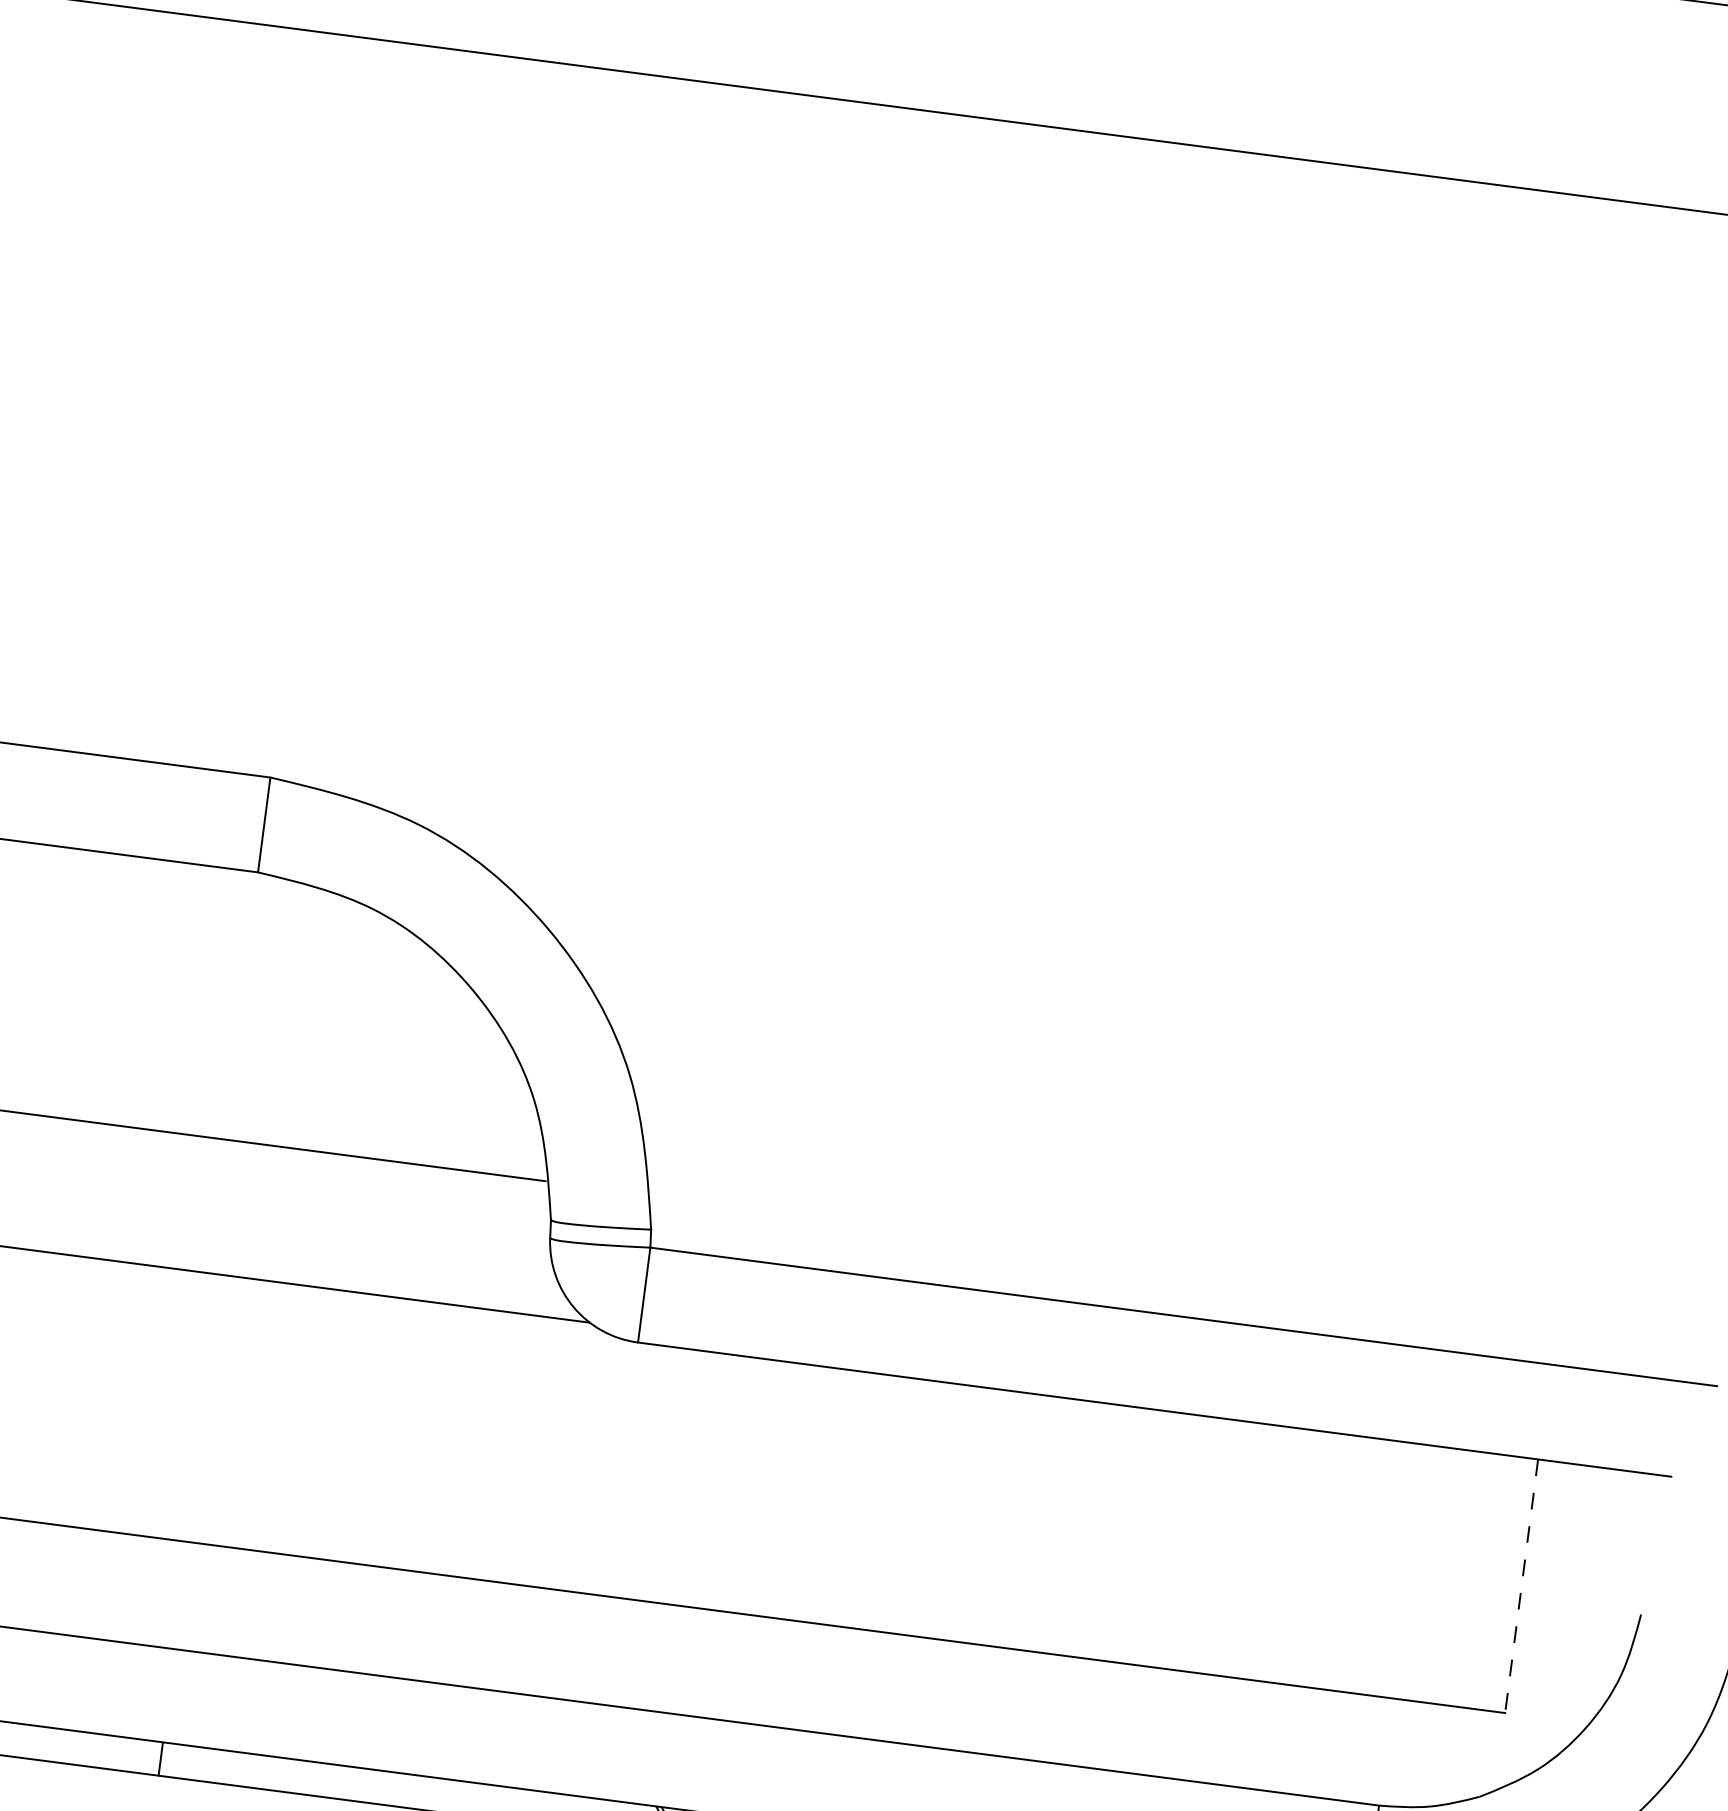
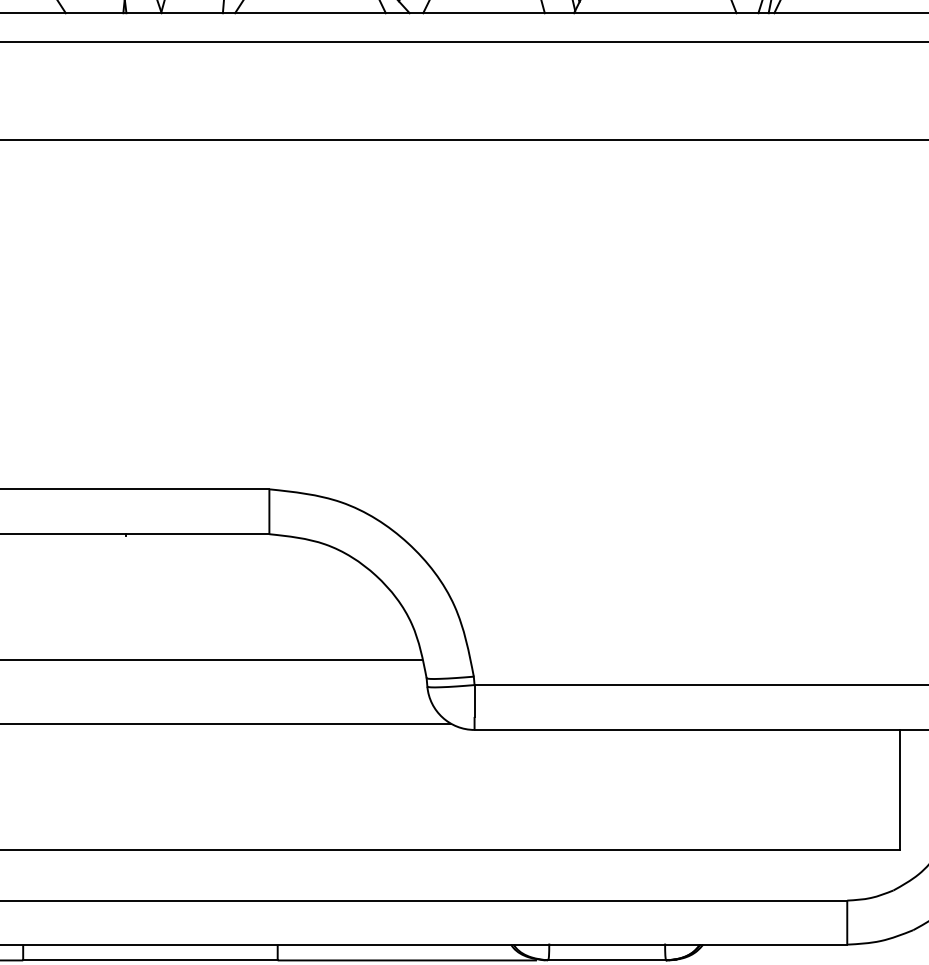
line: (1522, 1585) -> (900, 789), dashed -> solid

